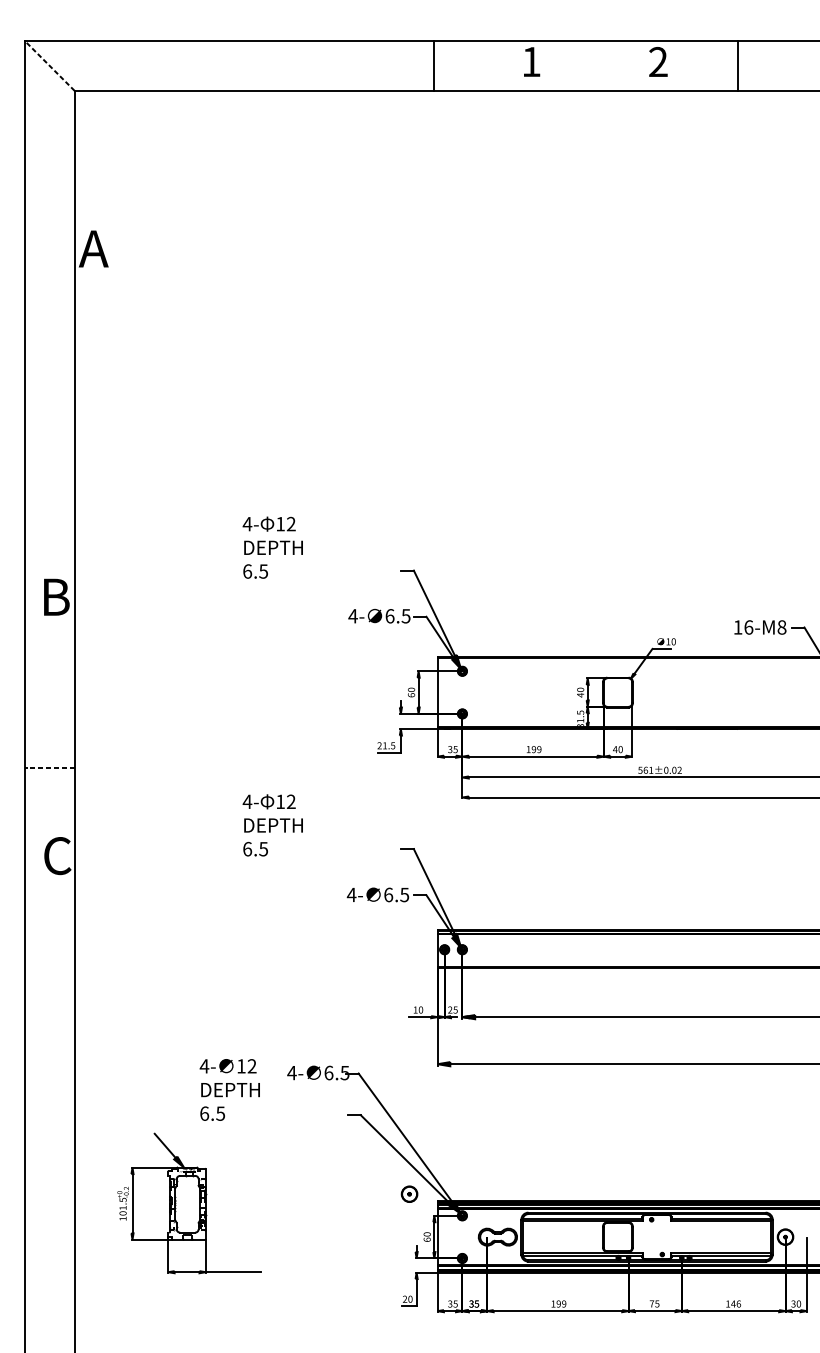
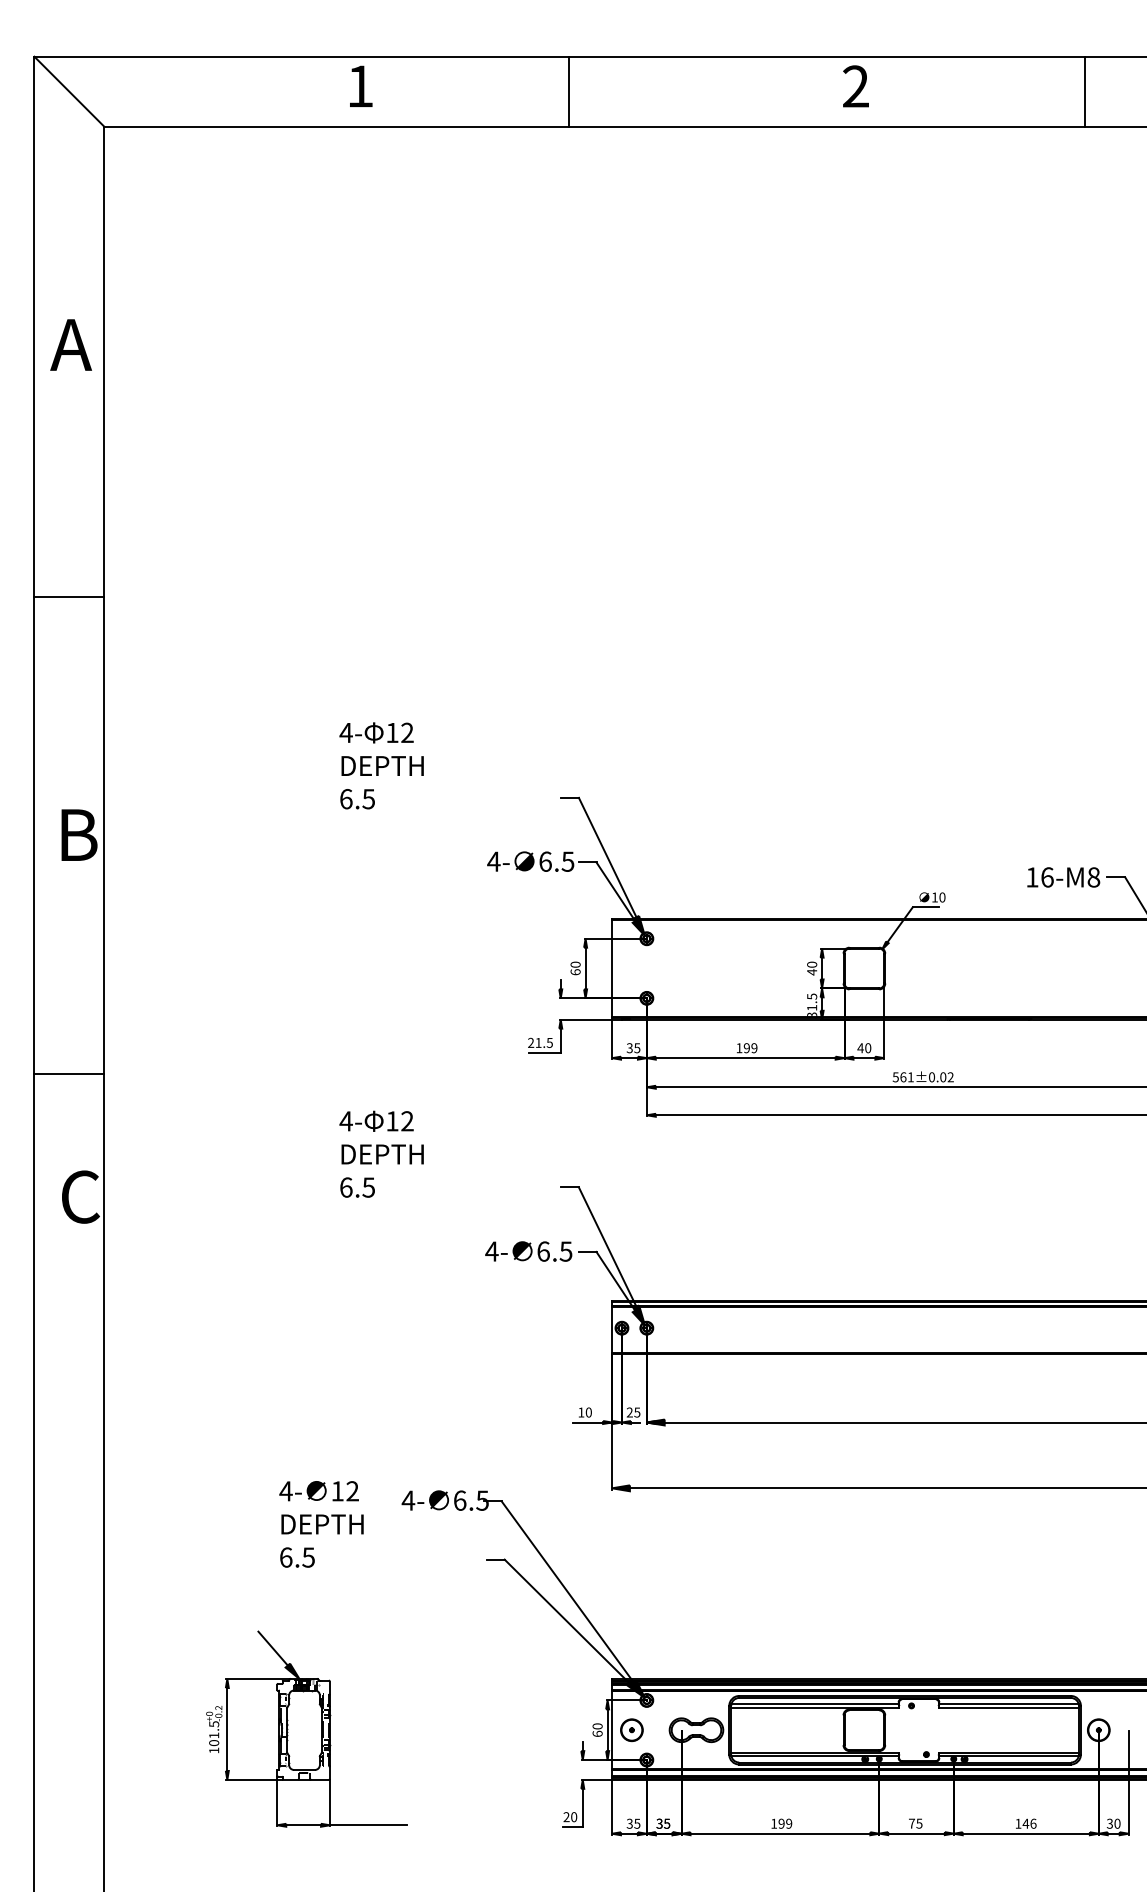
text: (532, 61) -> (361, 85), moved
text: (658, 62) -> (855, 86), moved
line: (49, 65) -> (69, 91), dashed -> solid
line: (434, 65) -> (568, 91), moved
line: (738, 65) -> (1084, 91), moved
text: (93, 248) -> (70, 344), moved
line: (49, 426) -> (69, 596), added
line: (48, 767) -> (68, 1073), dashed -> solid
part: (409, 1194) -> (631, 1730), moved
part: (189, 1203) -> (306, 1728), moved

